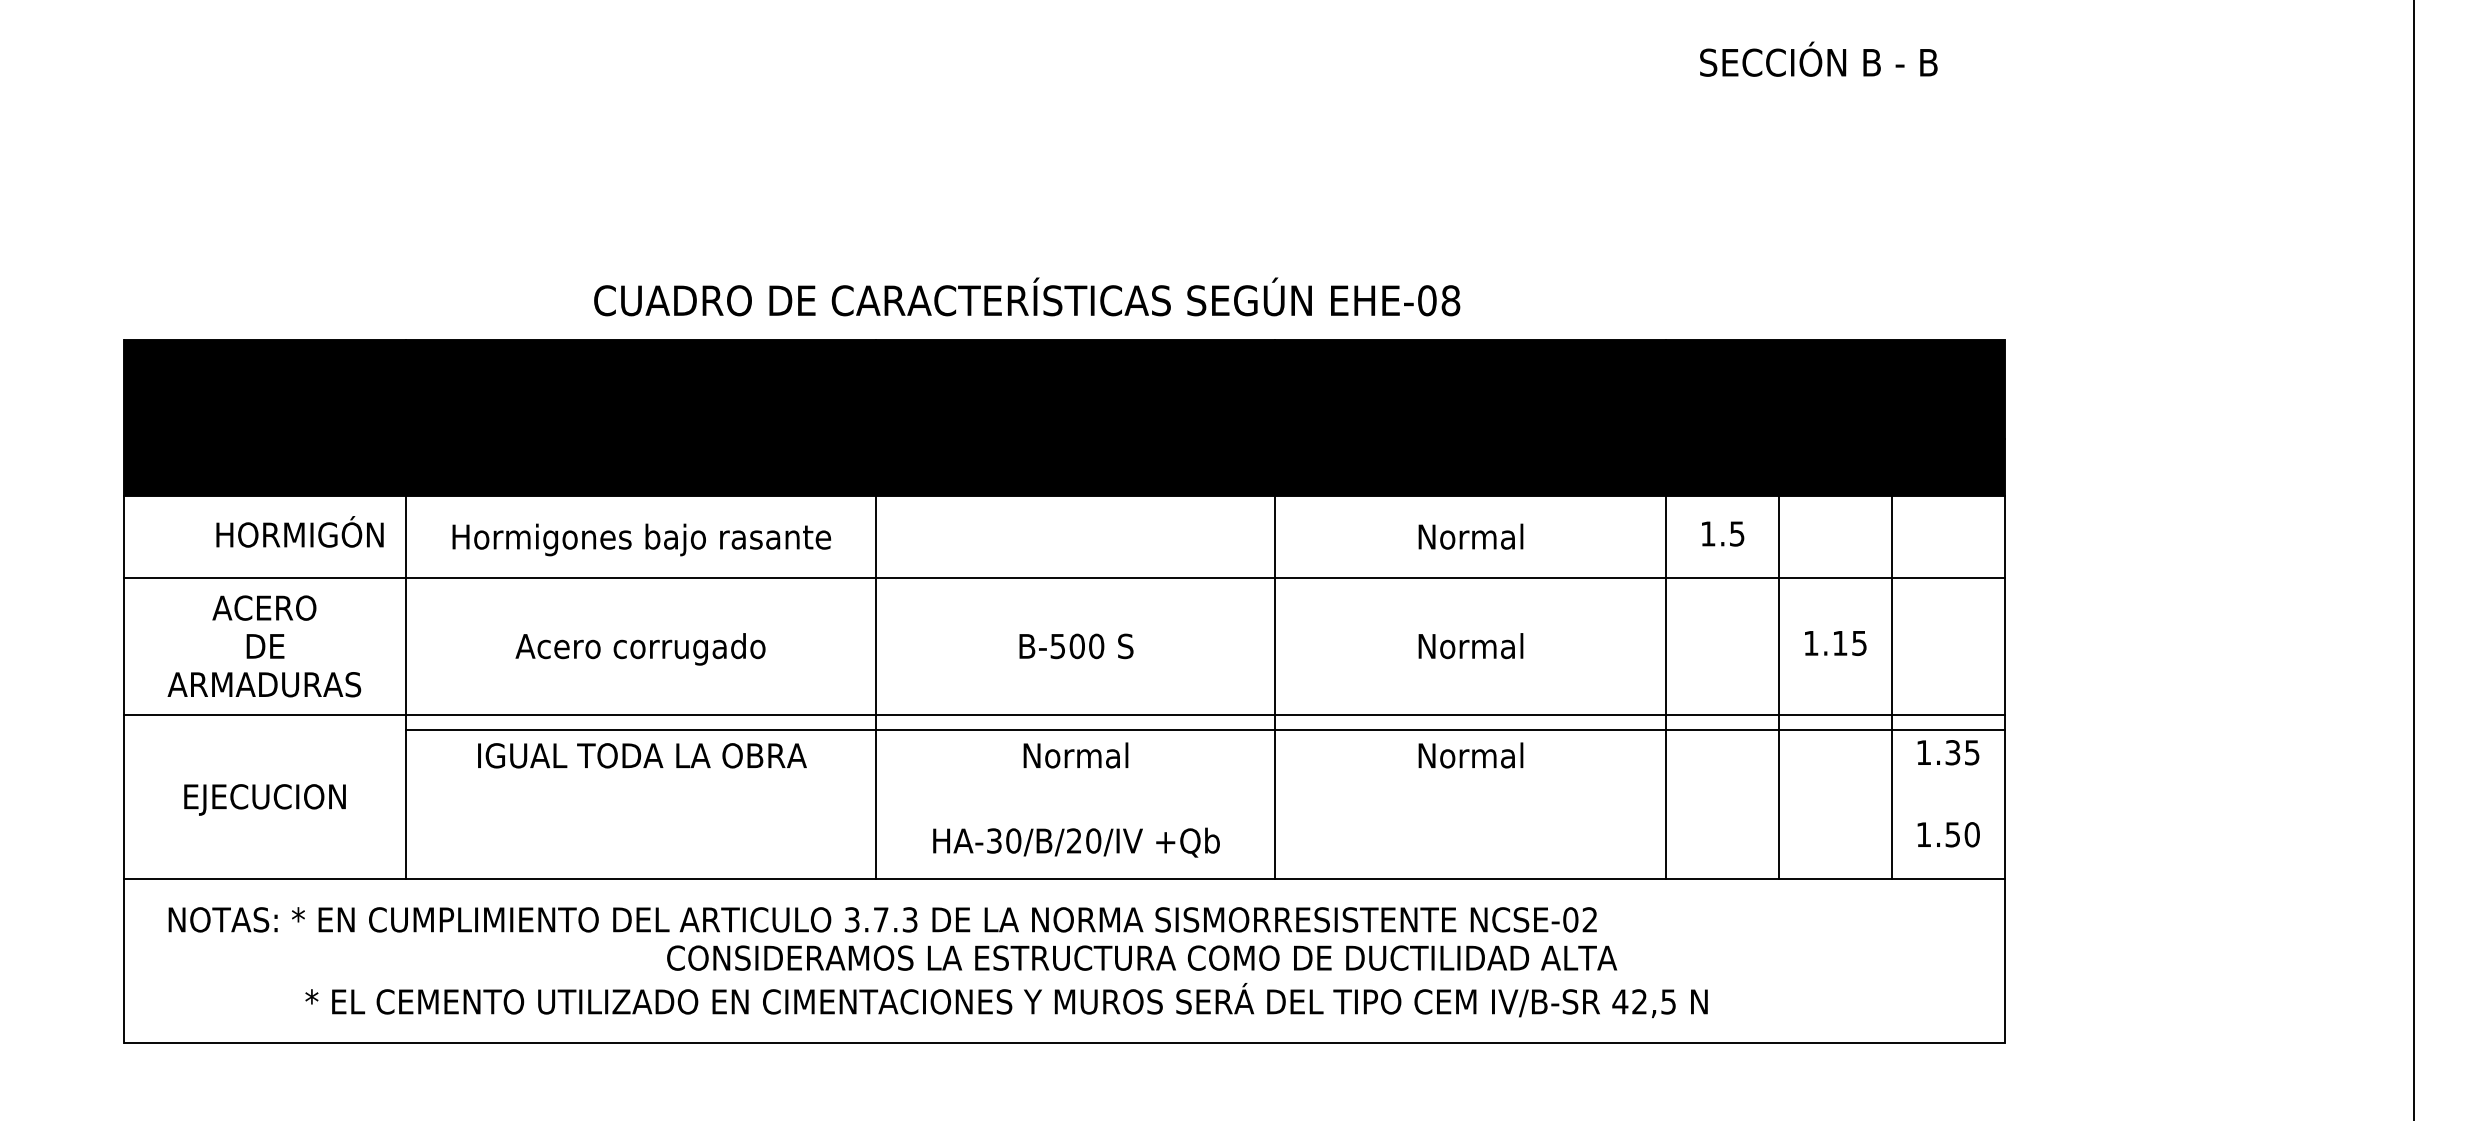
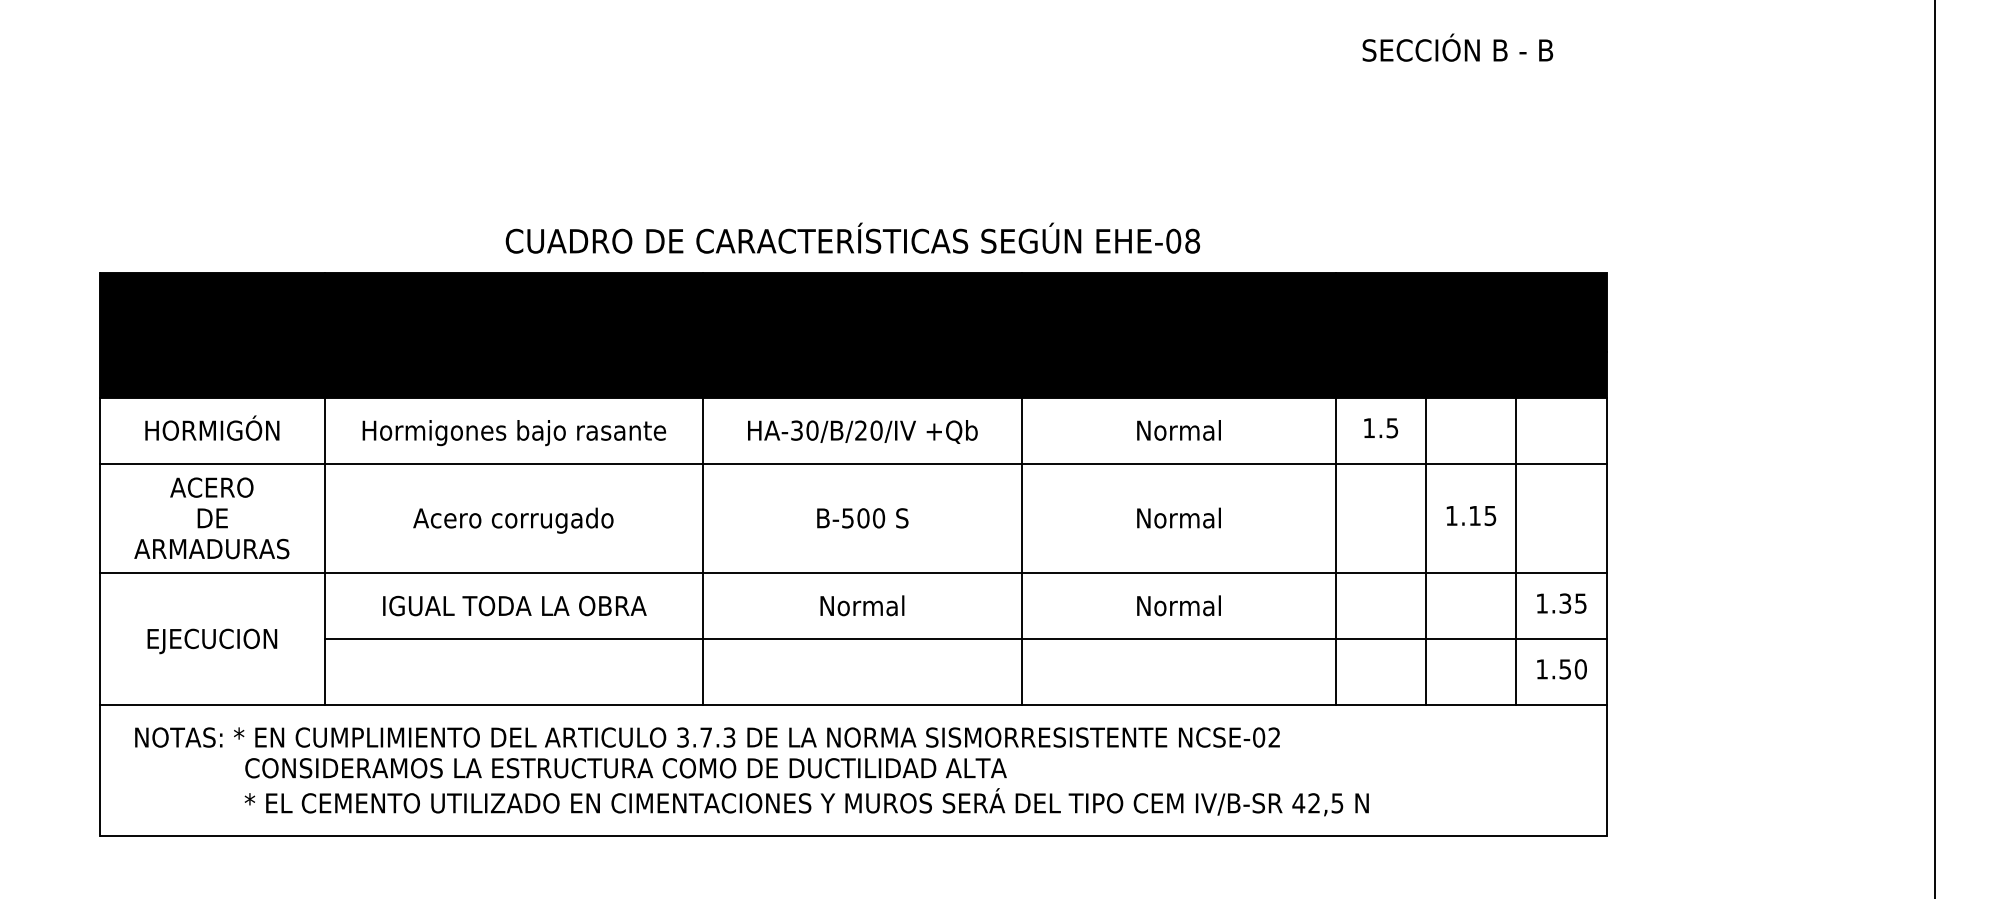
text: (1027, 296) -> (853, 237), moved
text: (299, 531) -> (211, 427), moved
line: (1204, 729) -> (965, 638), moved
text: (1076, 842) -> (862, 431), moved
text: (1142, 957) -> (626, 767), moved

